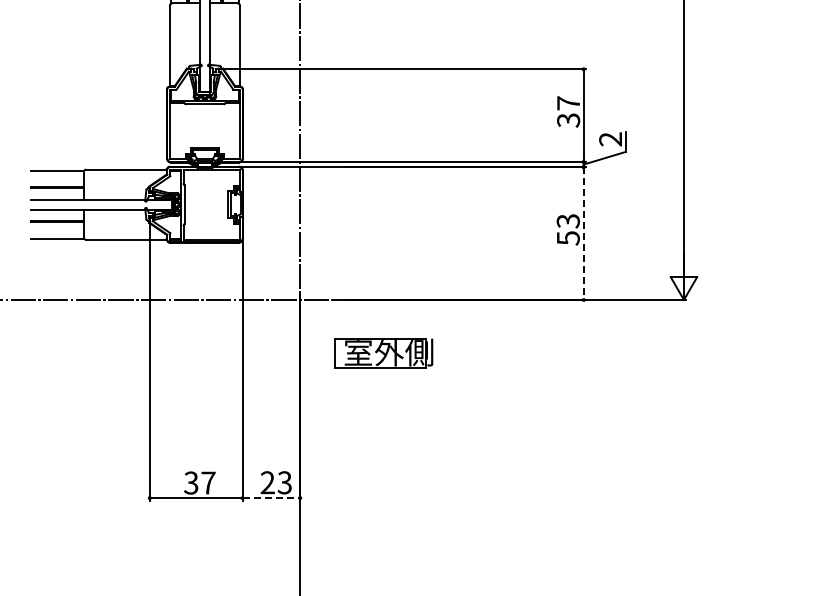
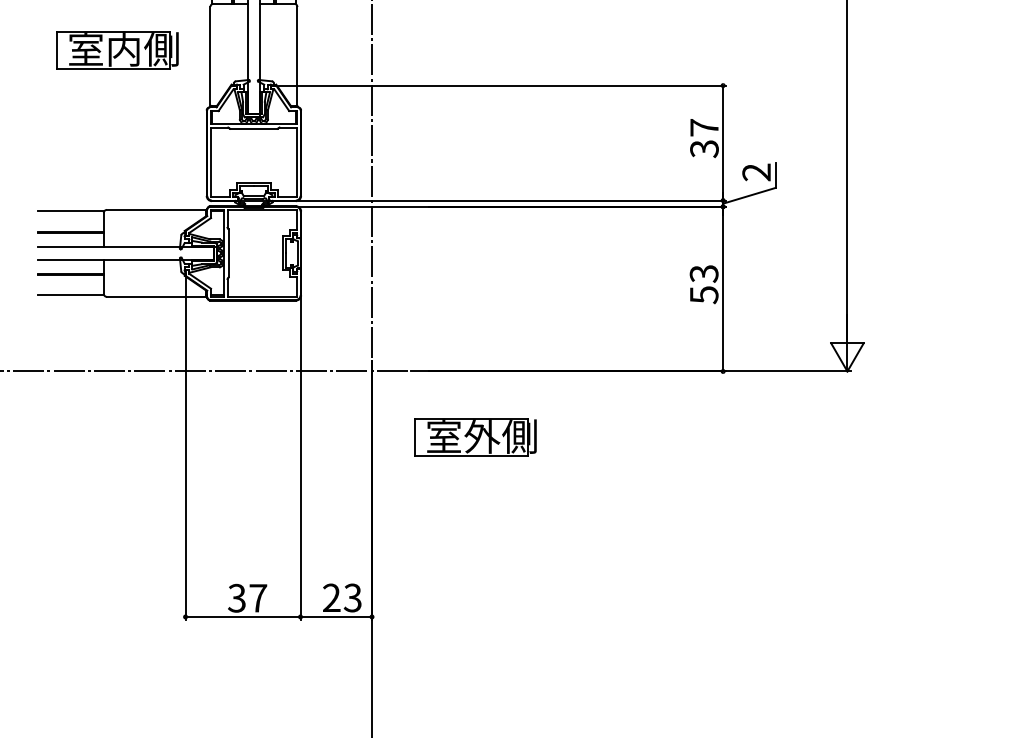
part: (94, 40) -> (117, 49), added
line: (583, 234) -> (722, 290), dashed -> solid
line: (271, 498) -> (336, 617), dashed -> solid

